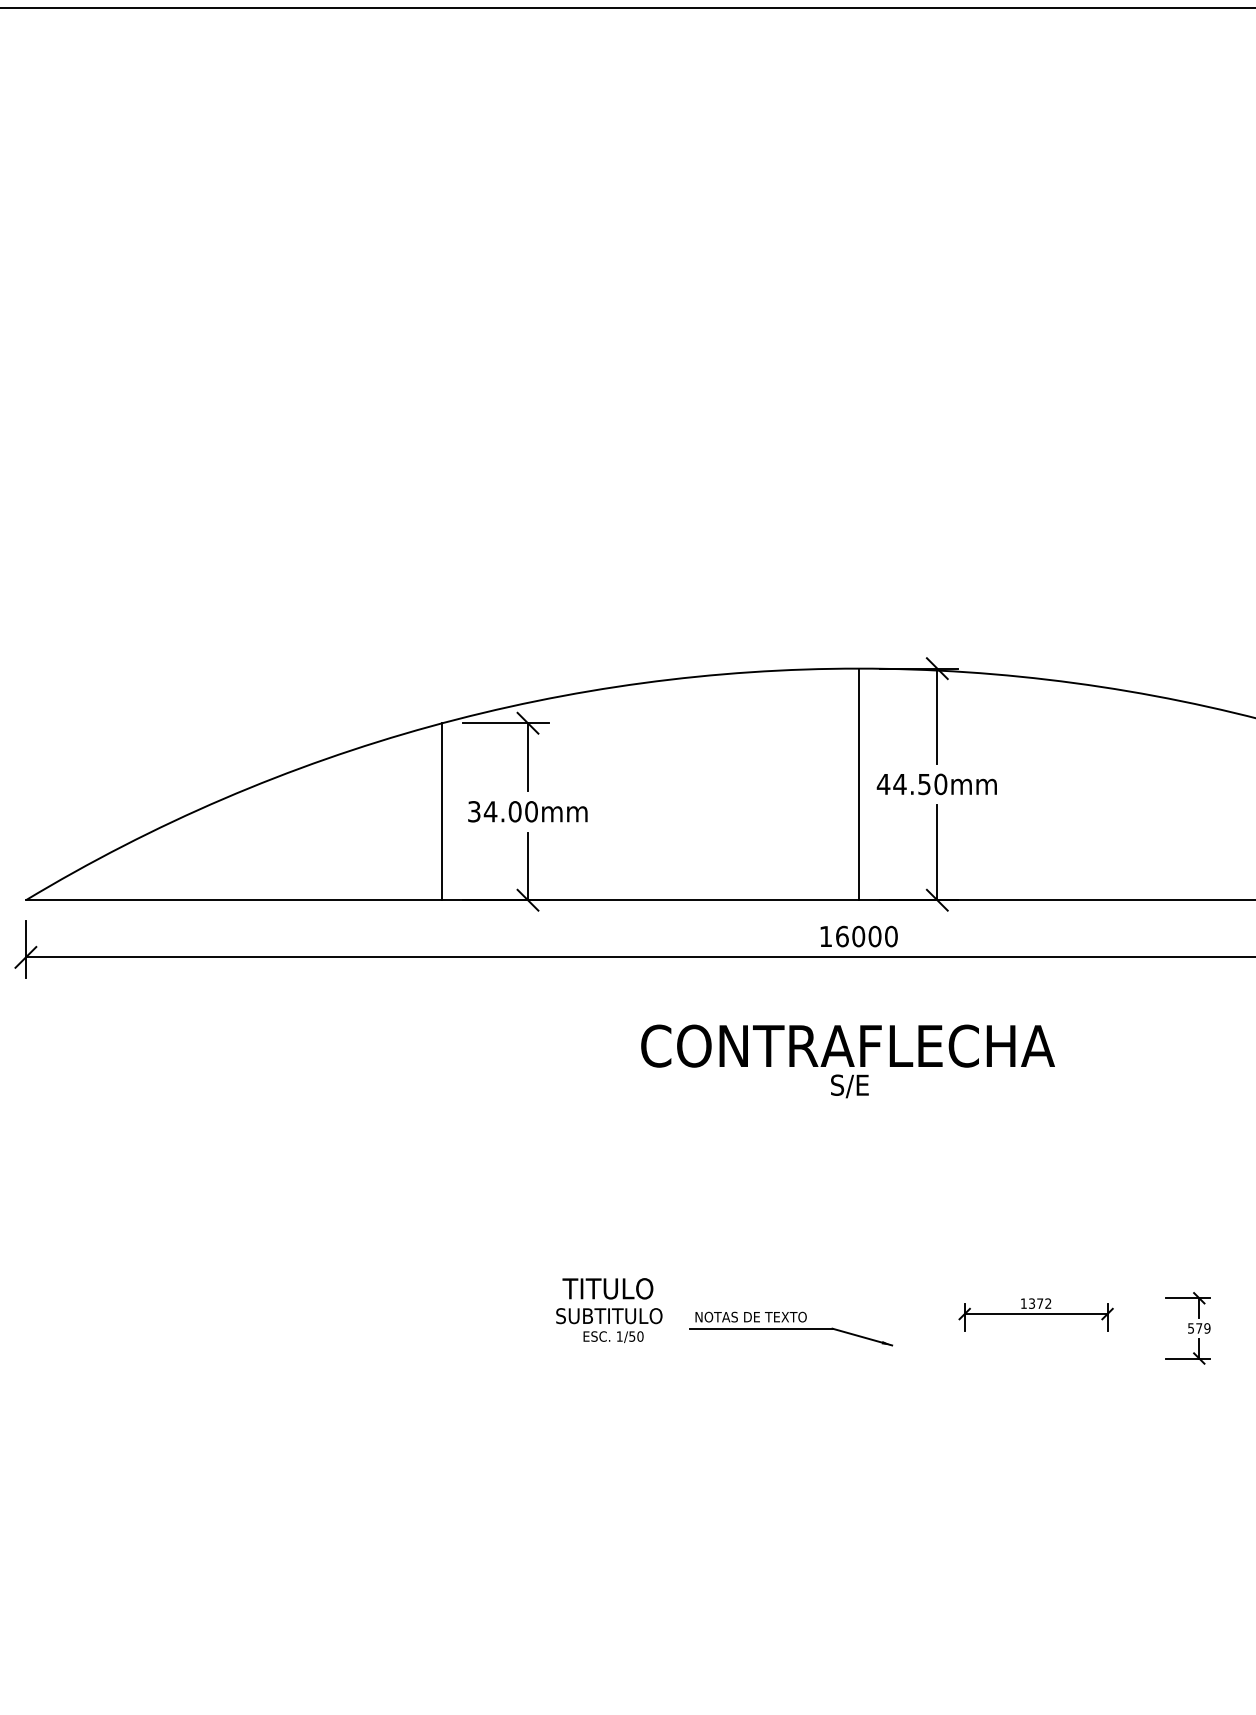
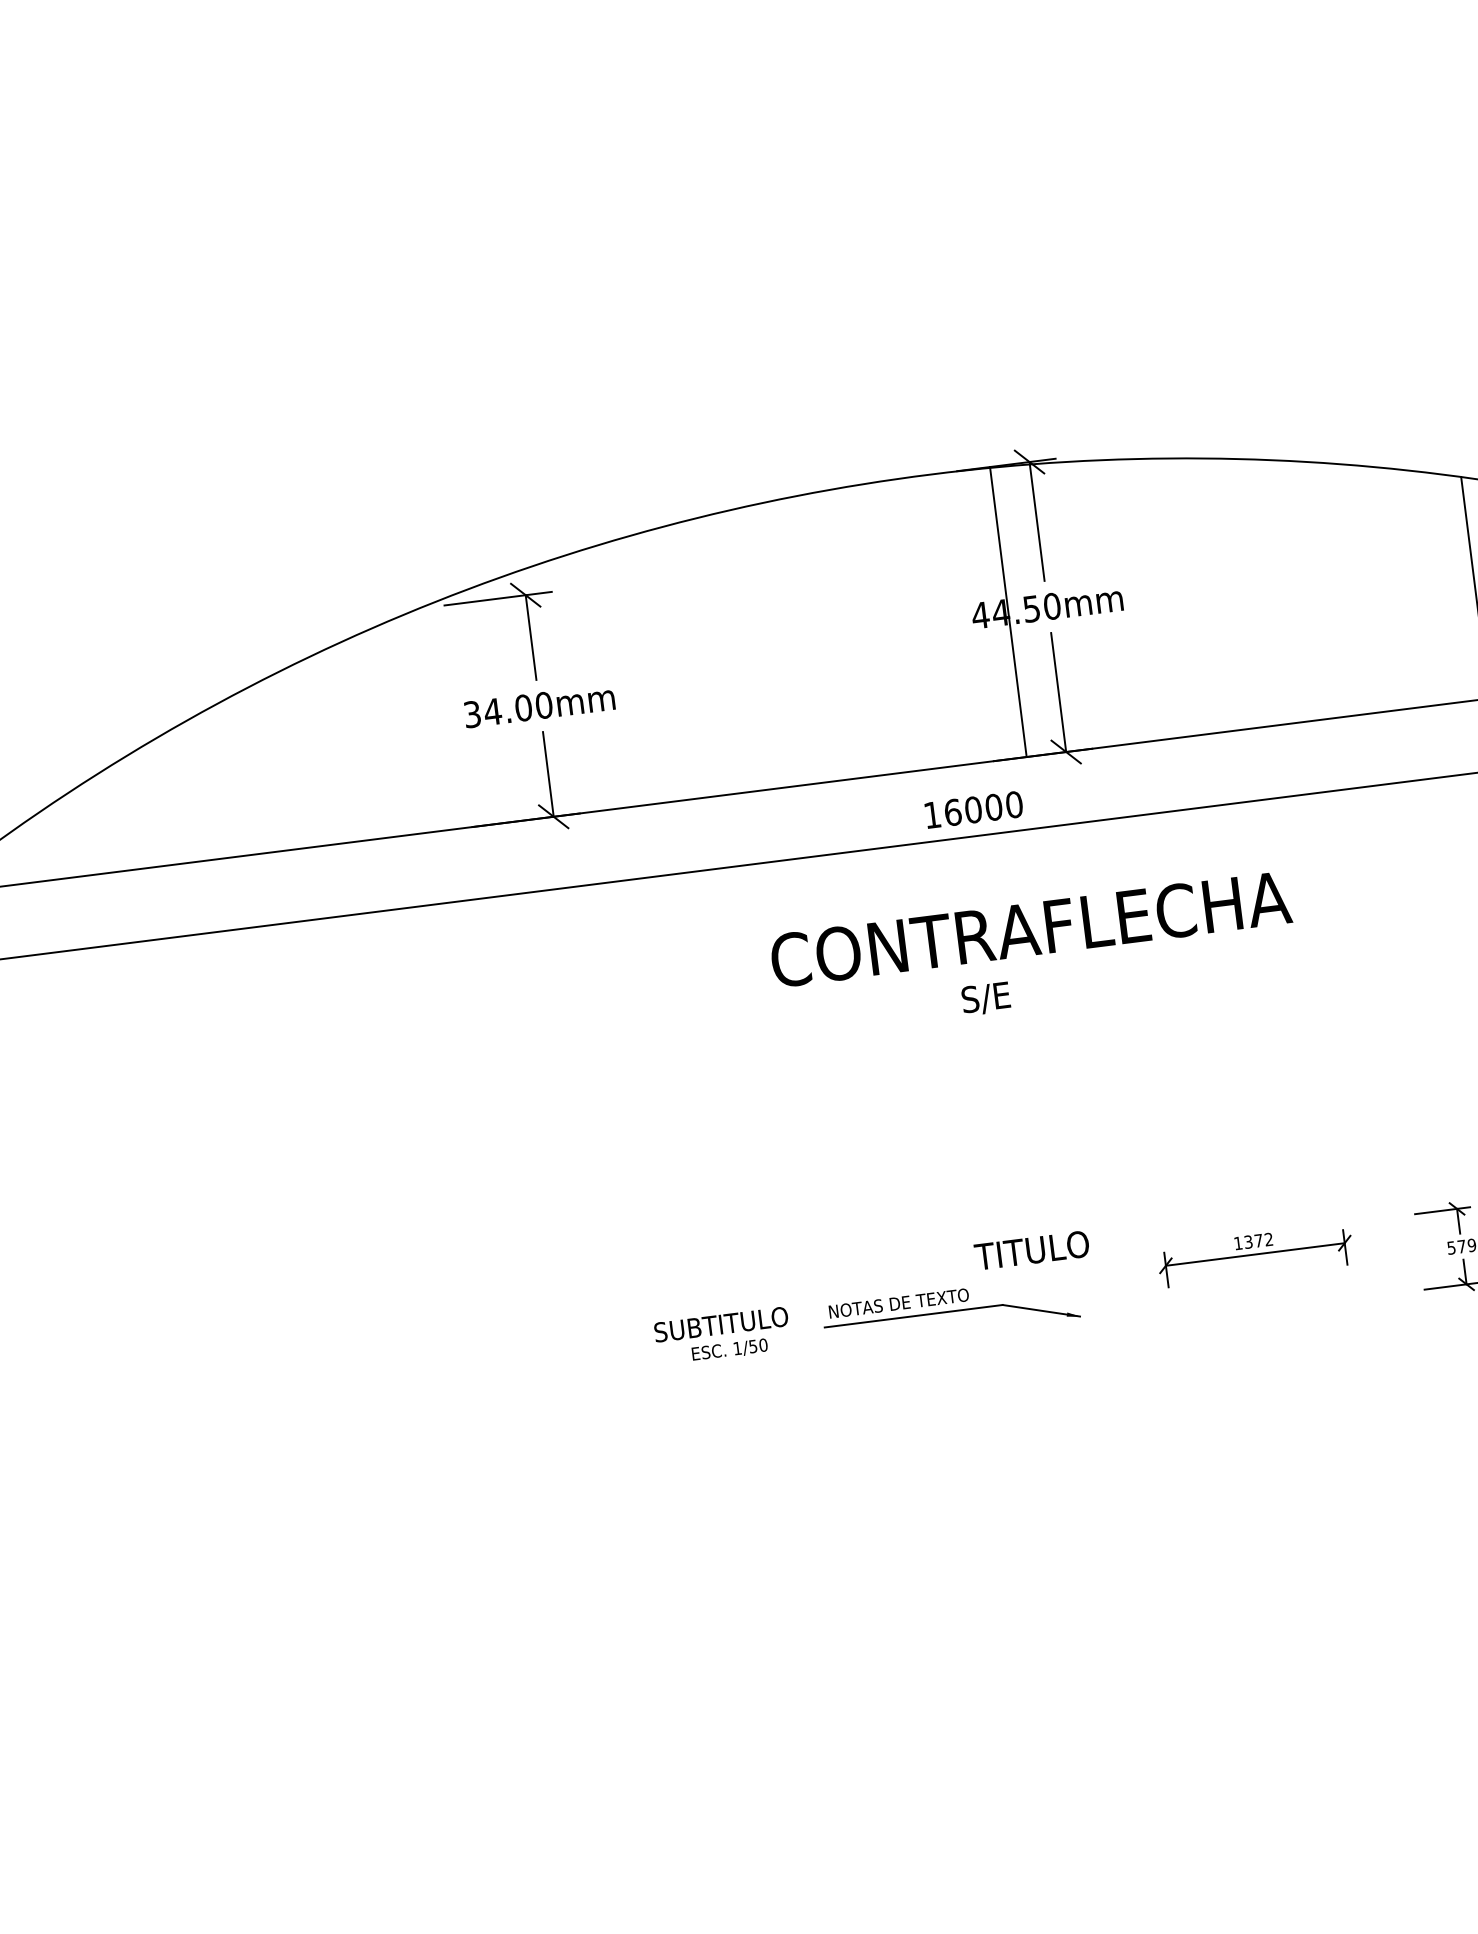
line: (858, 784) -> (1008, 612), moved
line: (442, 811) -> (432, 719), removed
text: (847, 1045) -> (1030, 928), moved
text: (607, 1288) -> (1031, 1250), moved

